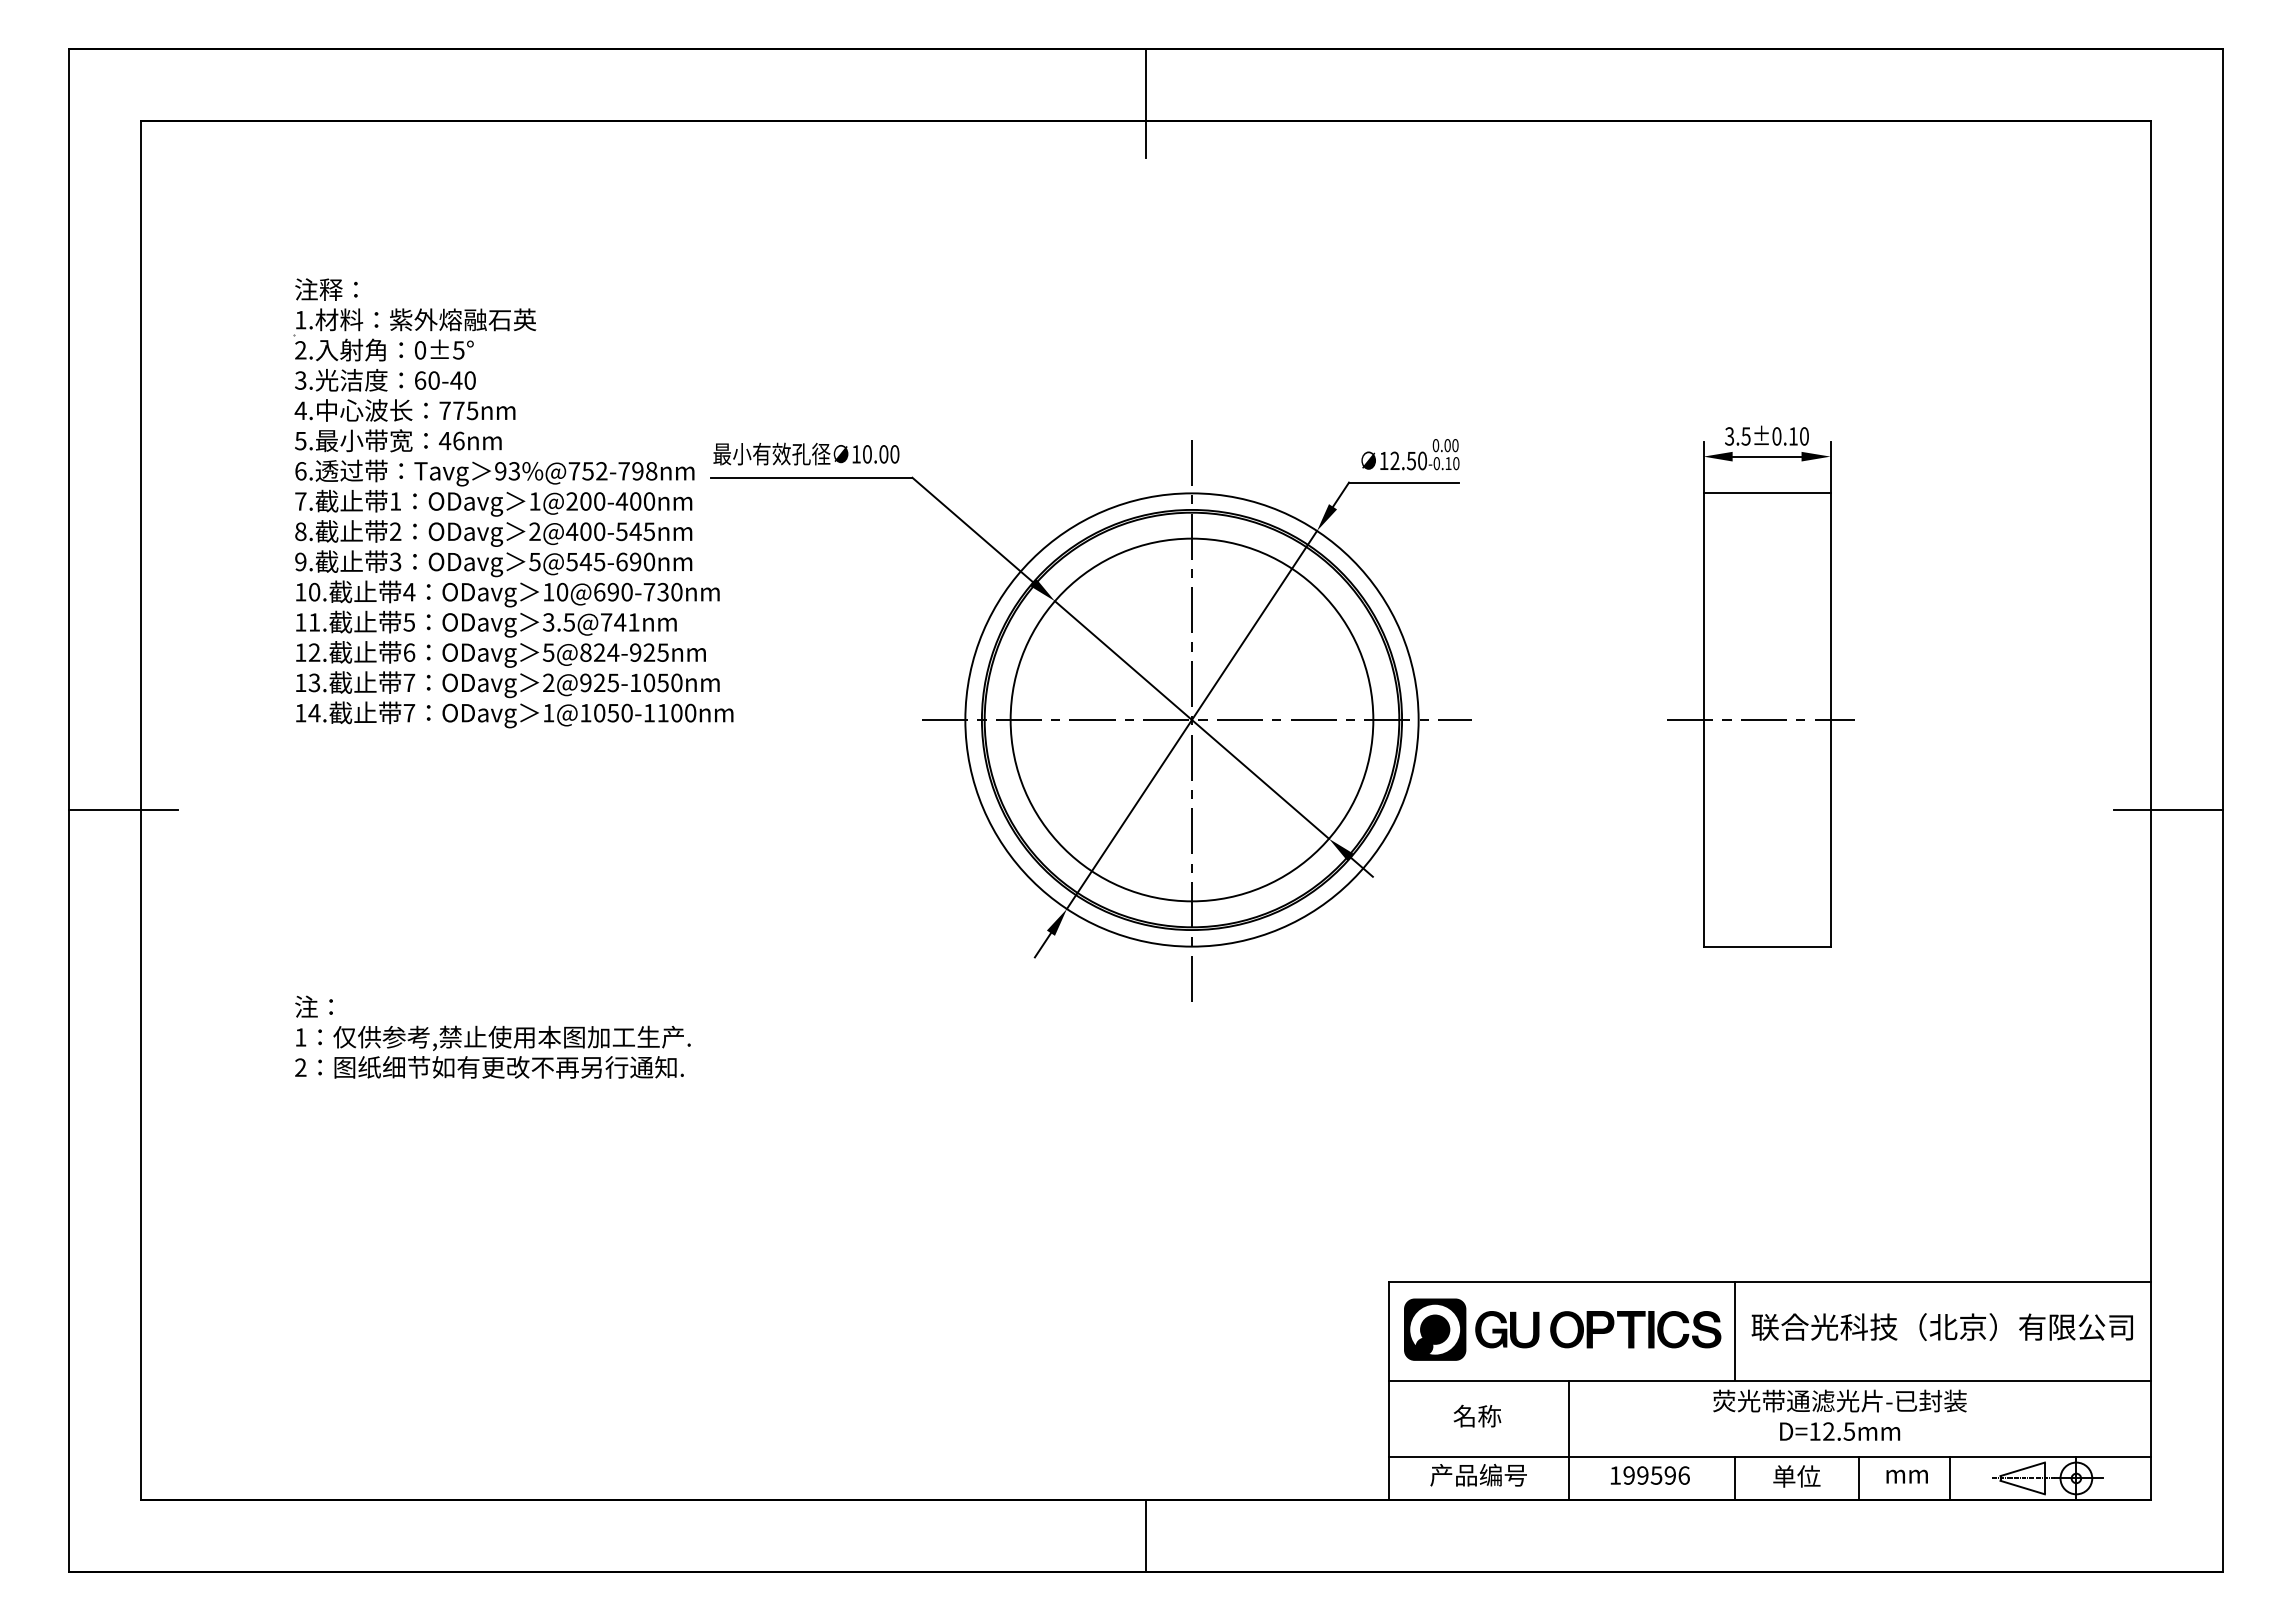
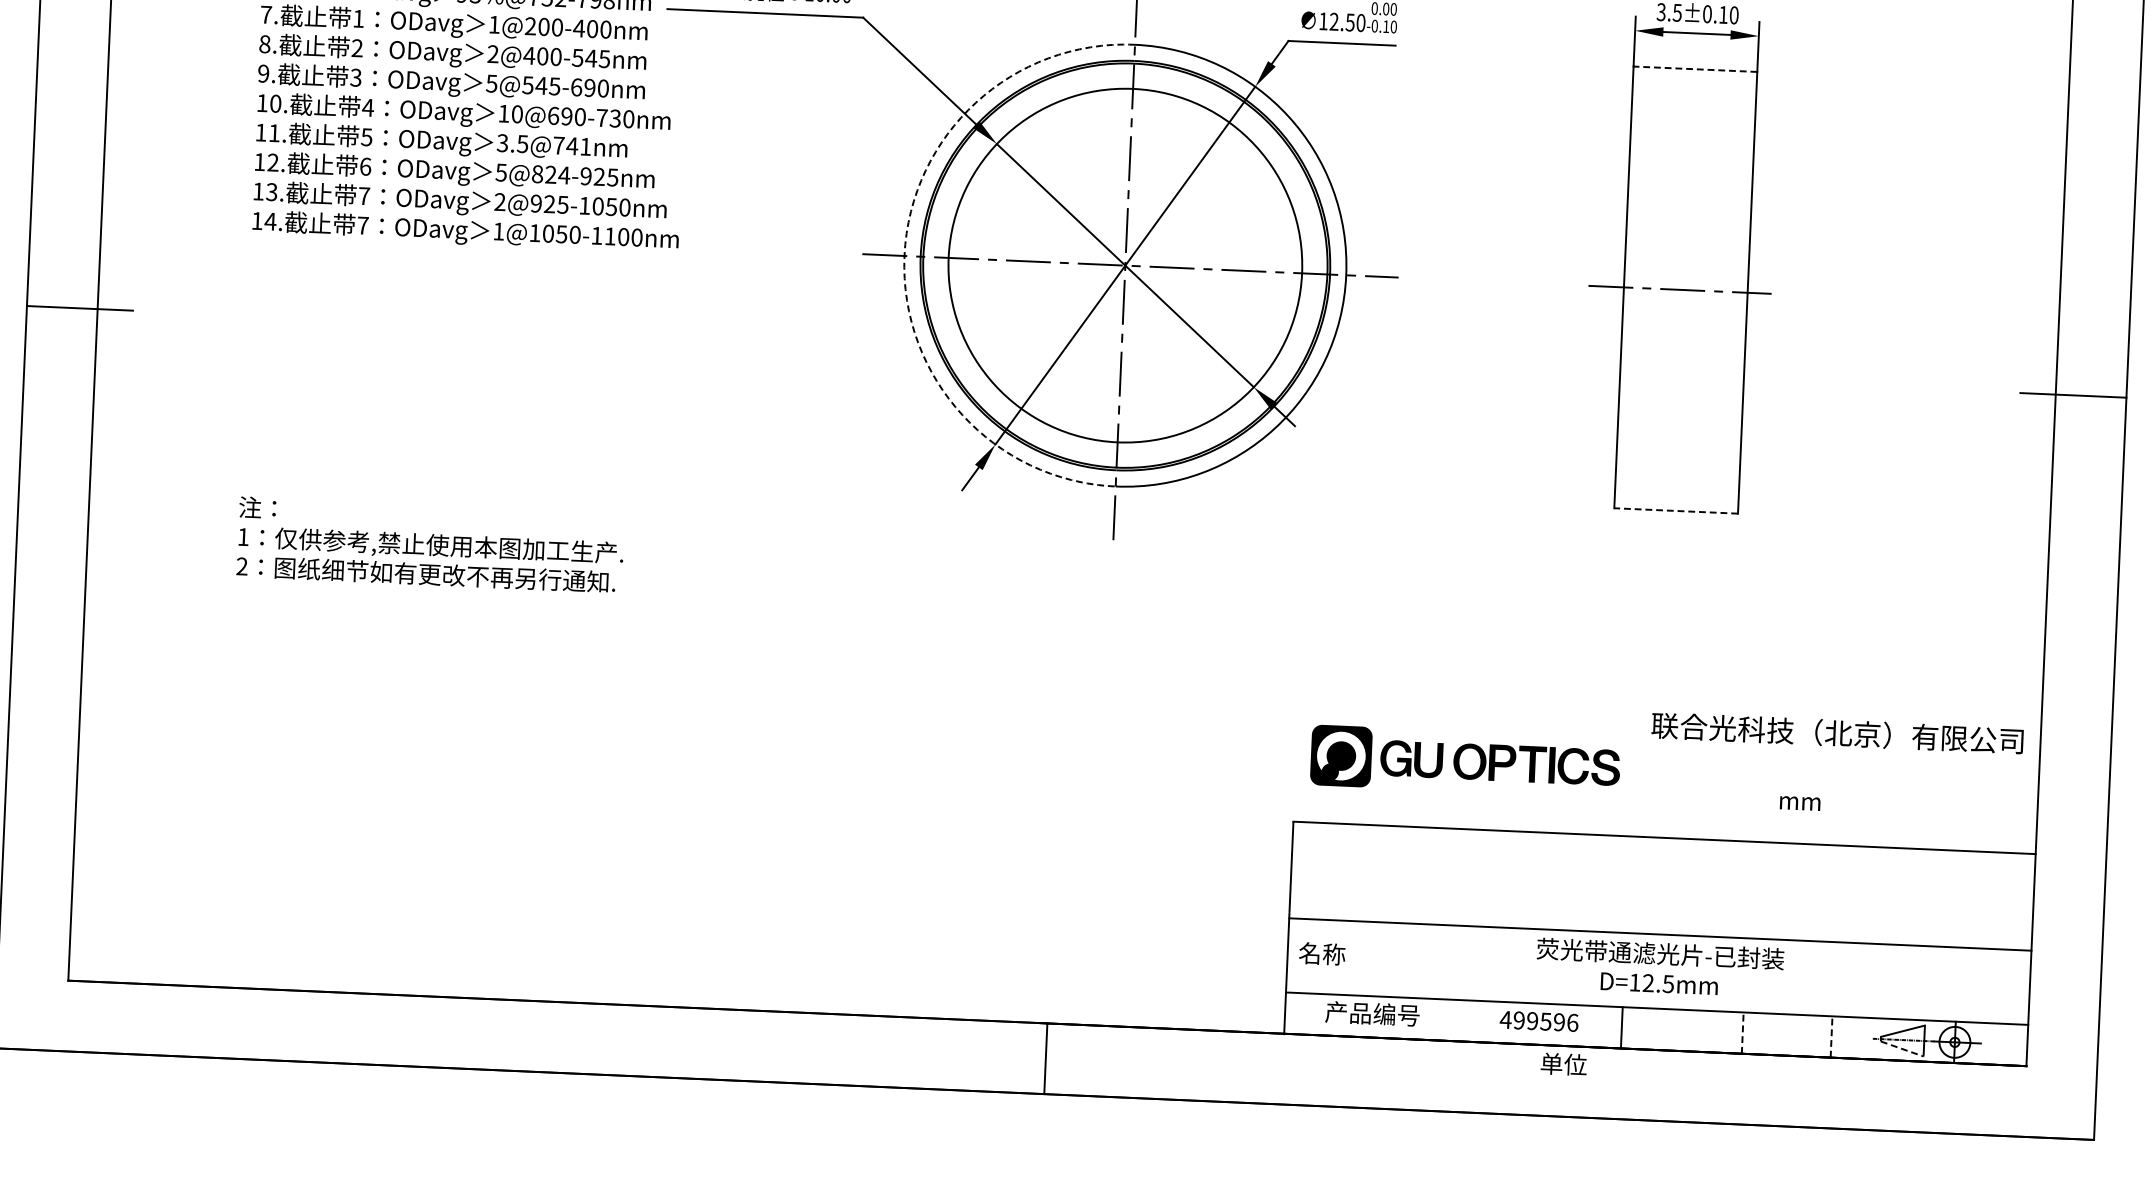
line: (1766, 493) -> (1694, 69), solid -> dashed
arc: (965, 720) -> (904, 256), solid -> dashed
line: (1766, 946) -> (1675, 510), solid -> dashed
text: (1941, 1326) -> (1836, 732), moved
part: (1562, 1329) -> (1465, 761), moved
line: (1734, 1331) -> (1628, 884), removed
text: (1839, 1414) -> (1659, 967), moved
text: (1477, 1415) -> (1322, 953), moved
line: (1568, 1440) -> (1461, 983), removed
text: (1615, 1475) -> (1505, 1019), 199596 -> 499596
text: (1796, 1476) -> (1563, 1064), moved
text: (1906, 1476) -> (1799, 803), moved
line: (1858, 1477) -> (1742, 1032), solid -> dashed
line: (1949, 1477) -> (1831, 1036), solid -> dashed
line: (2023, 1487) -> (1903, 1048), solid -> dashed

